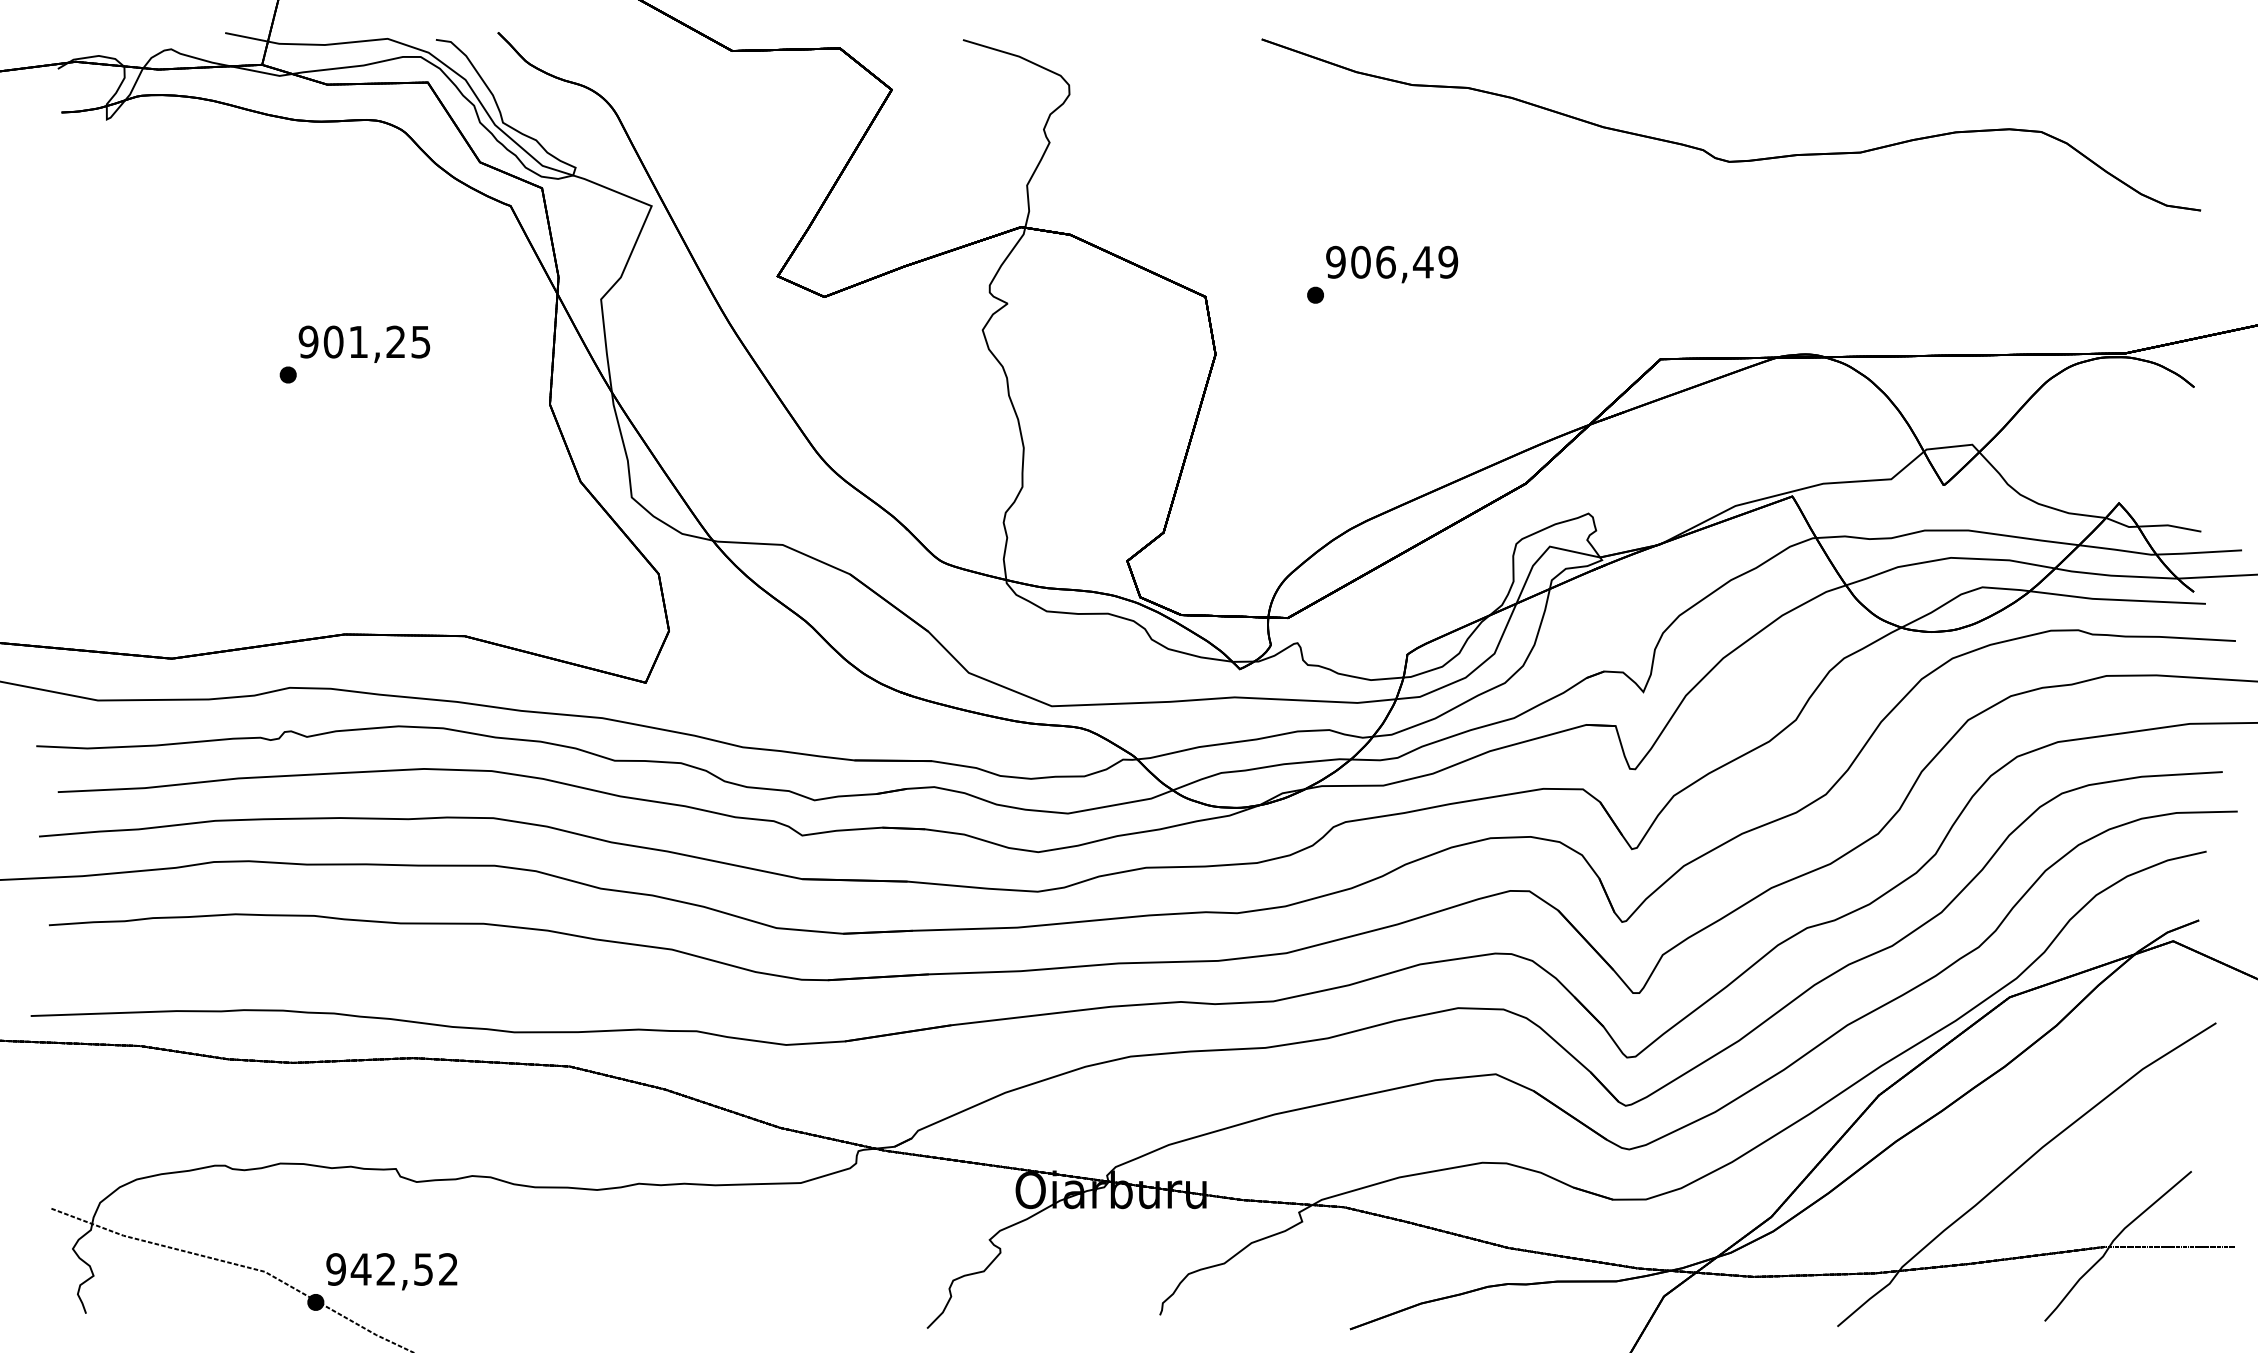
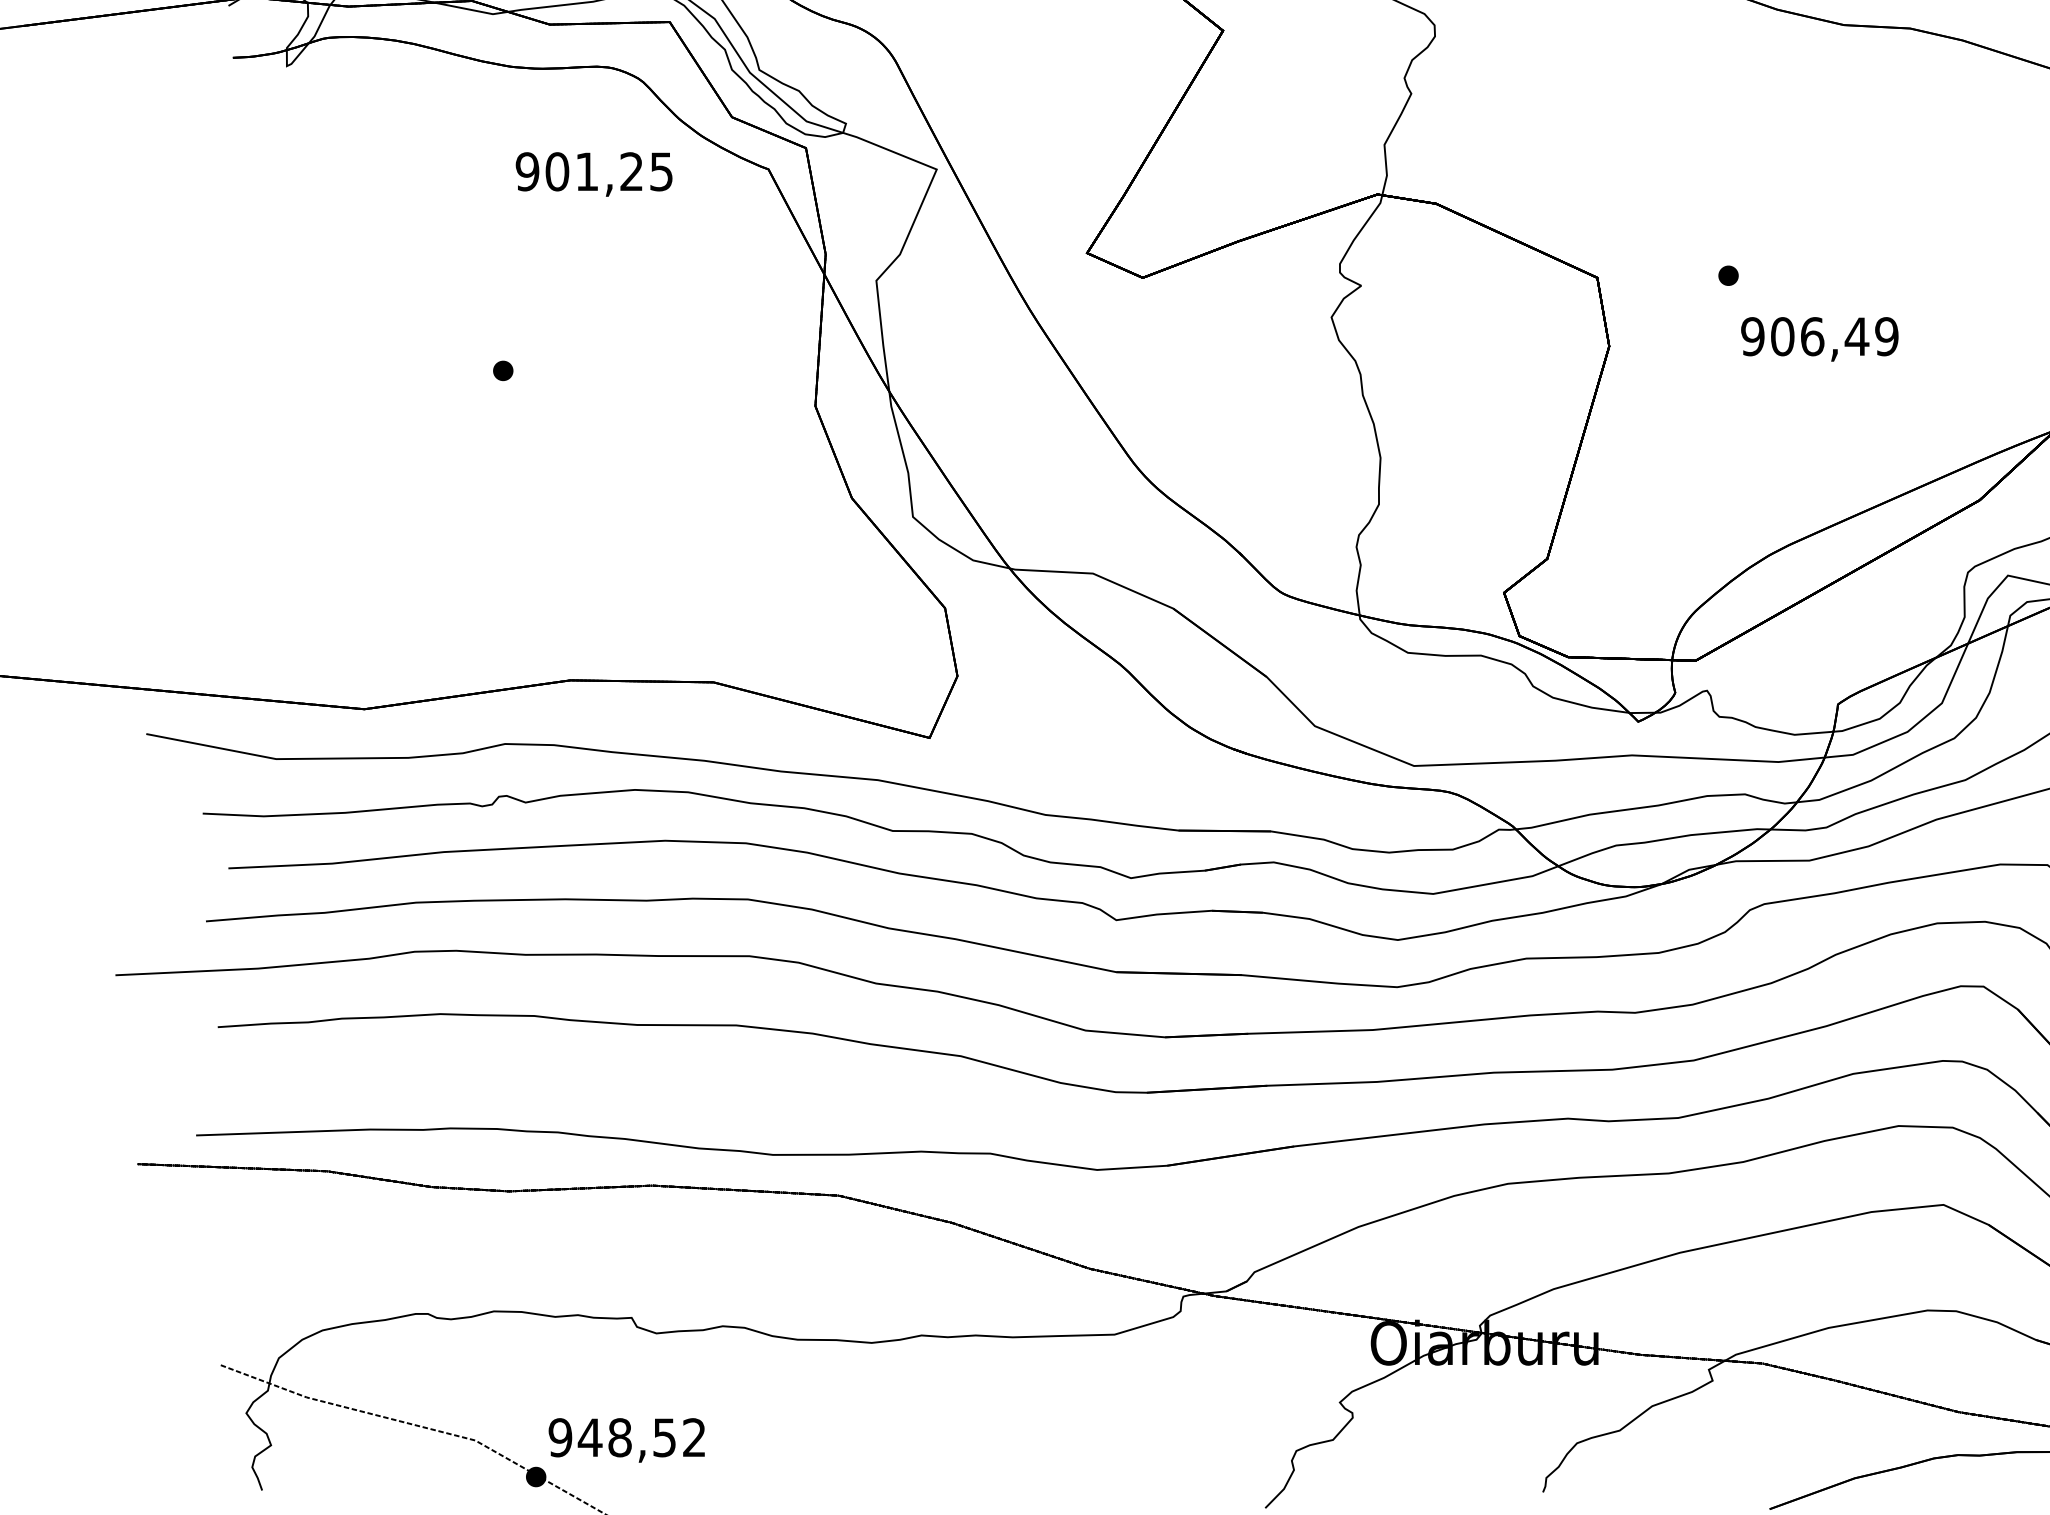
text: (1392, 264) -> (1820, 339), moved
text: (364, 343) -> (594, 173), moved
text: (385, 1269) -> (619, 1437), 942,52 -> 948,52

